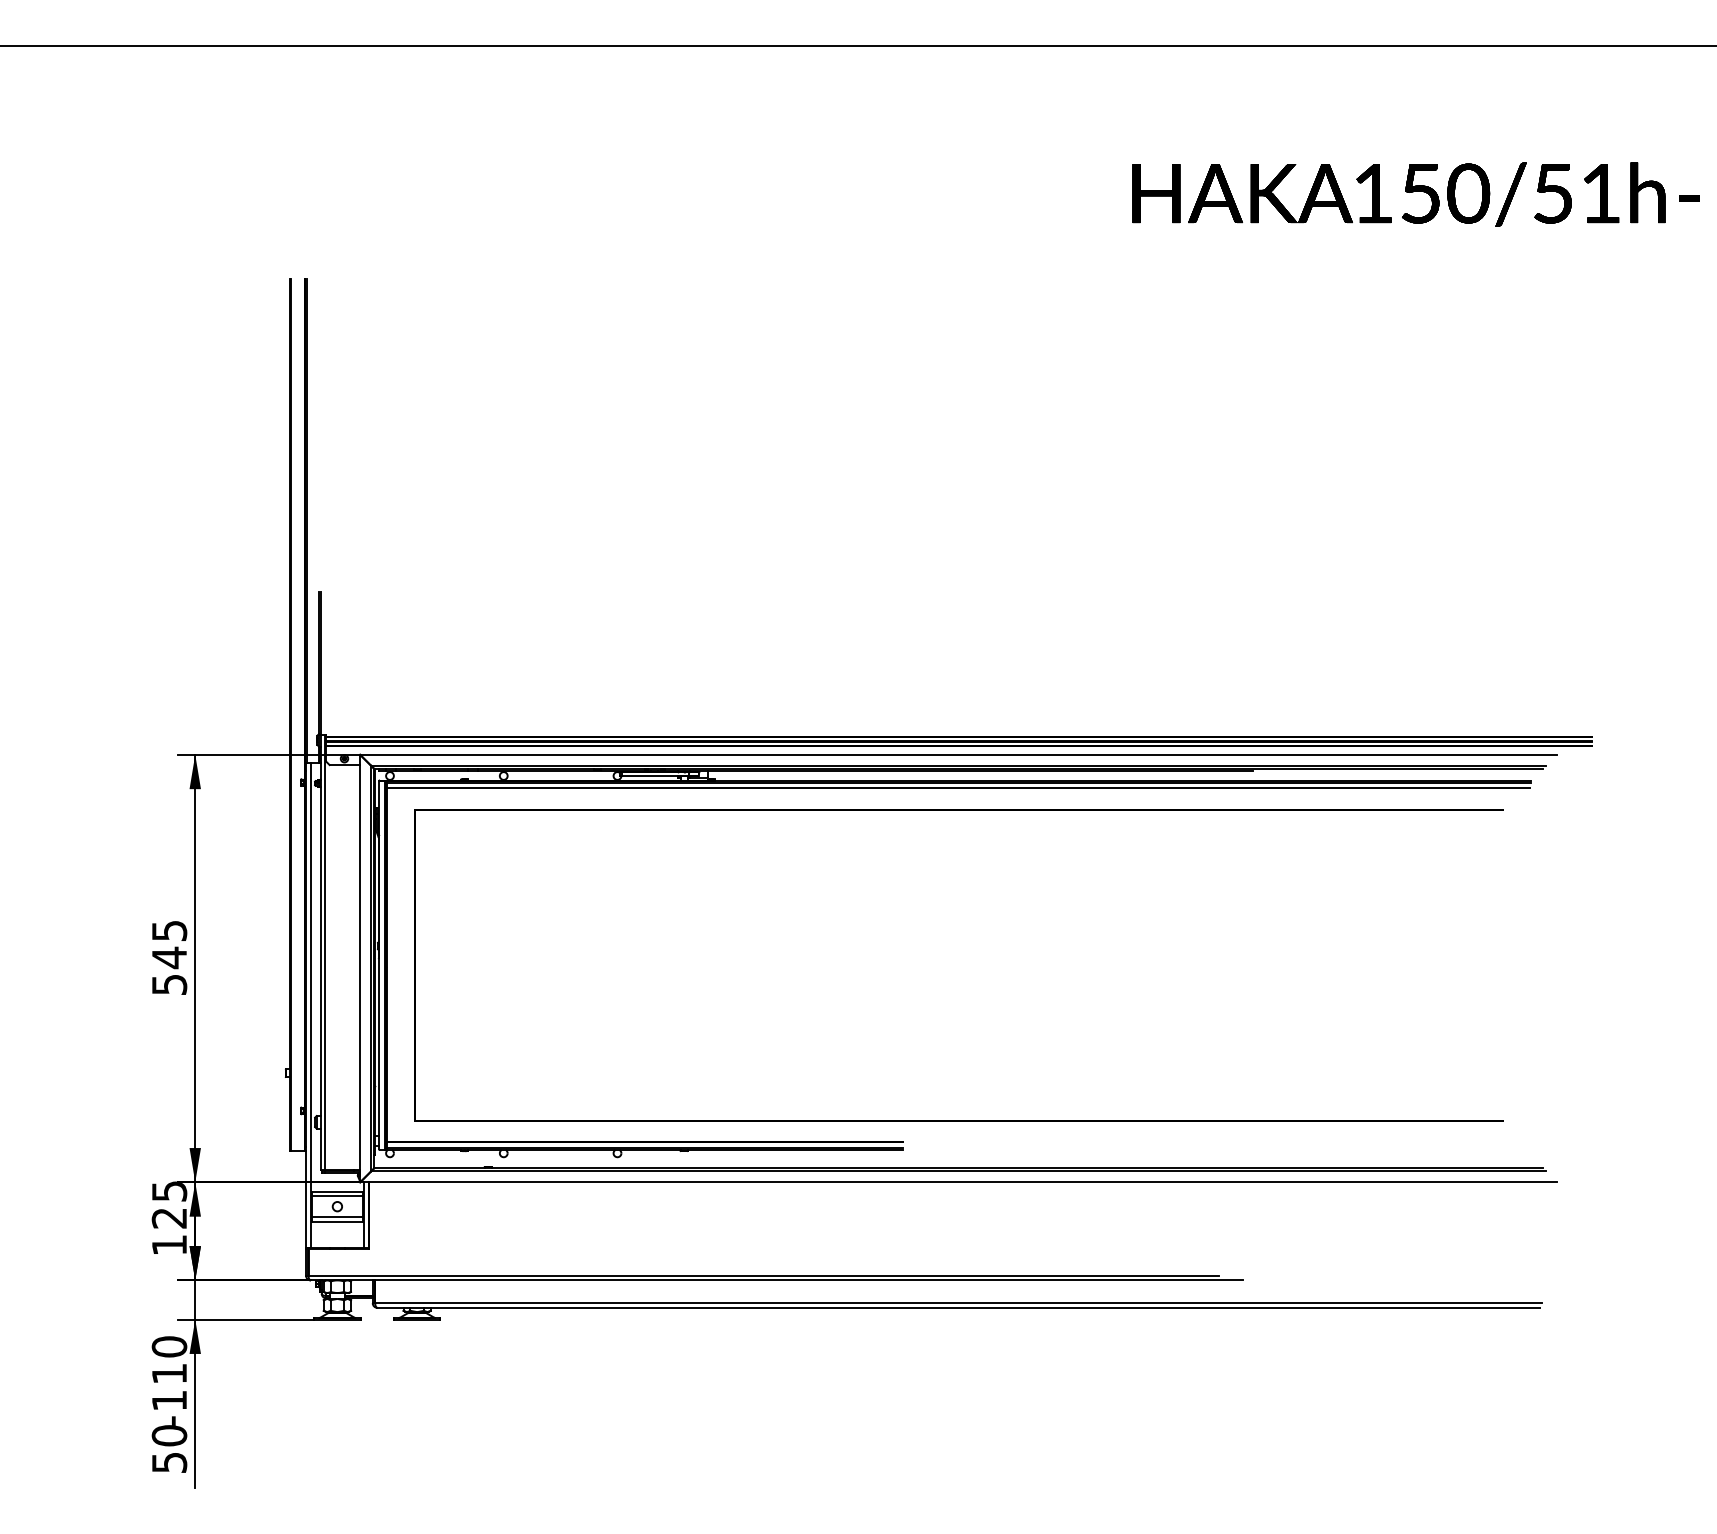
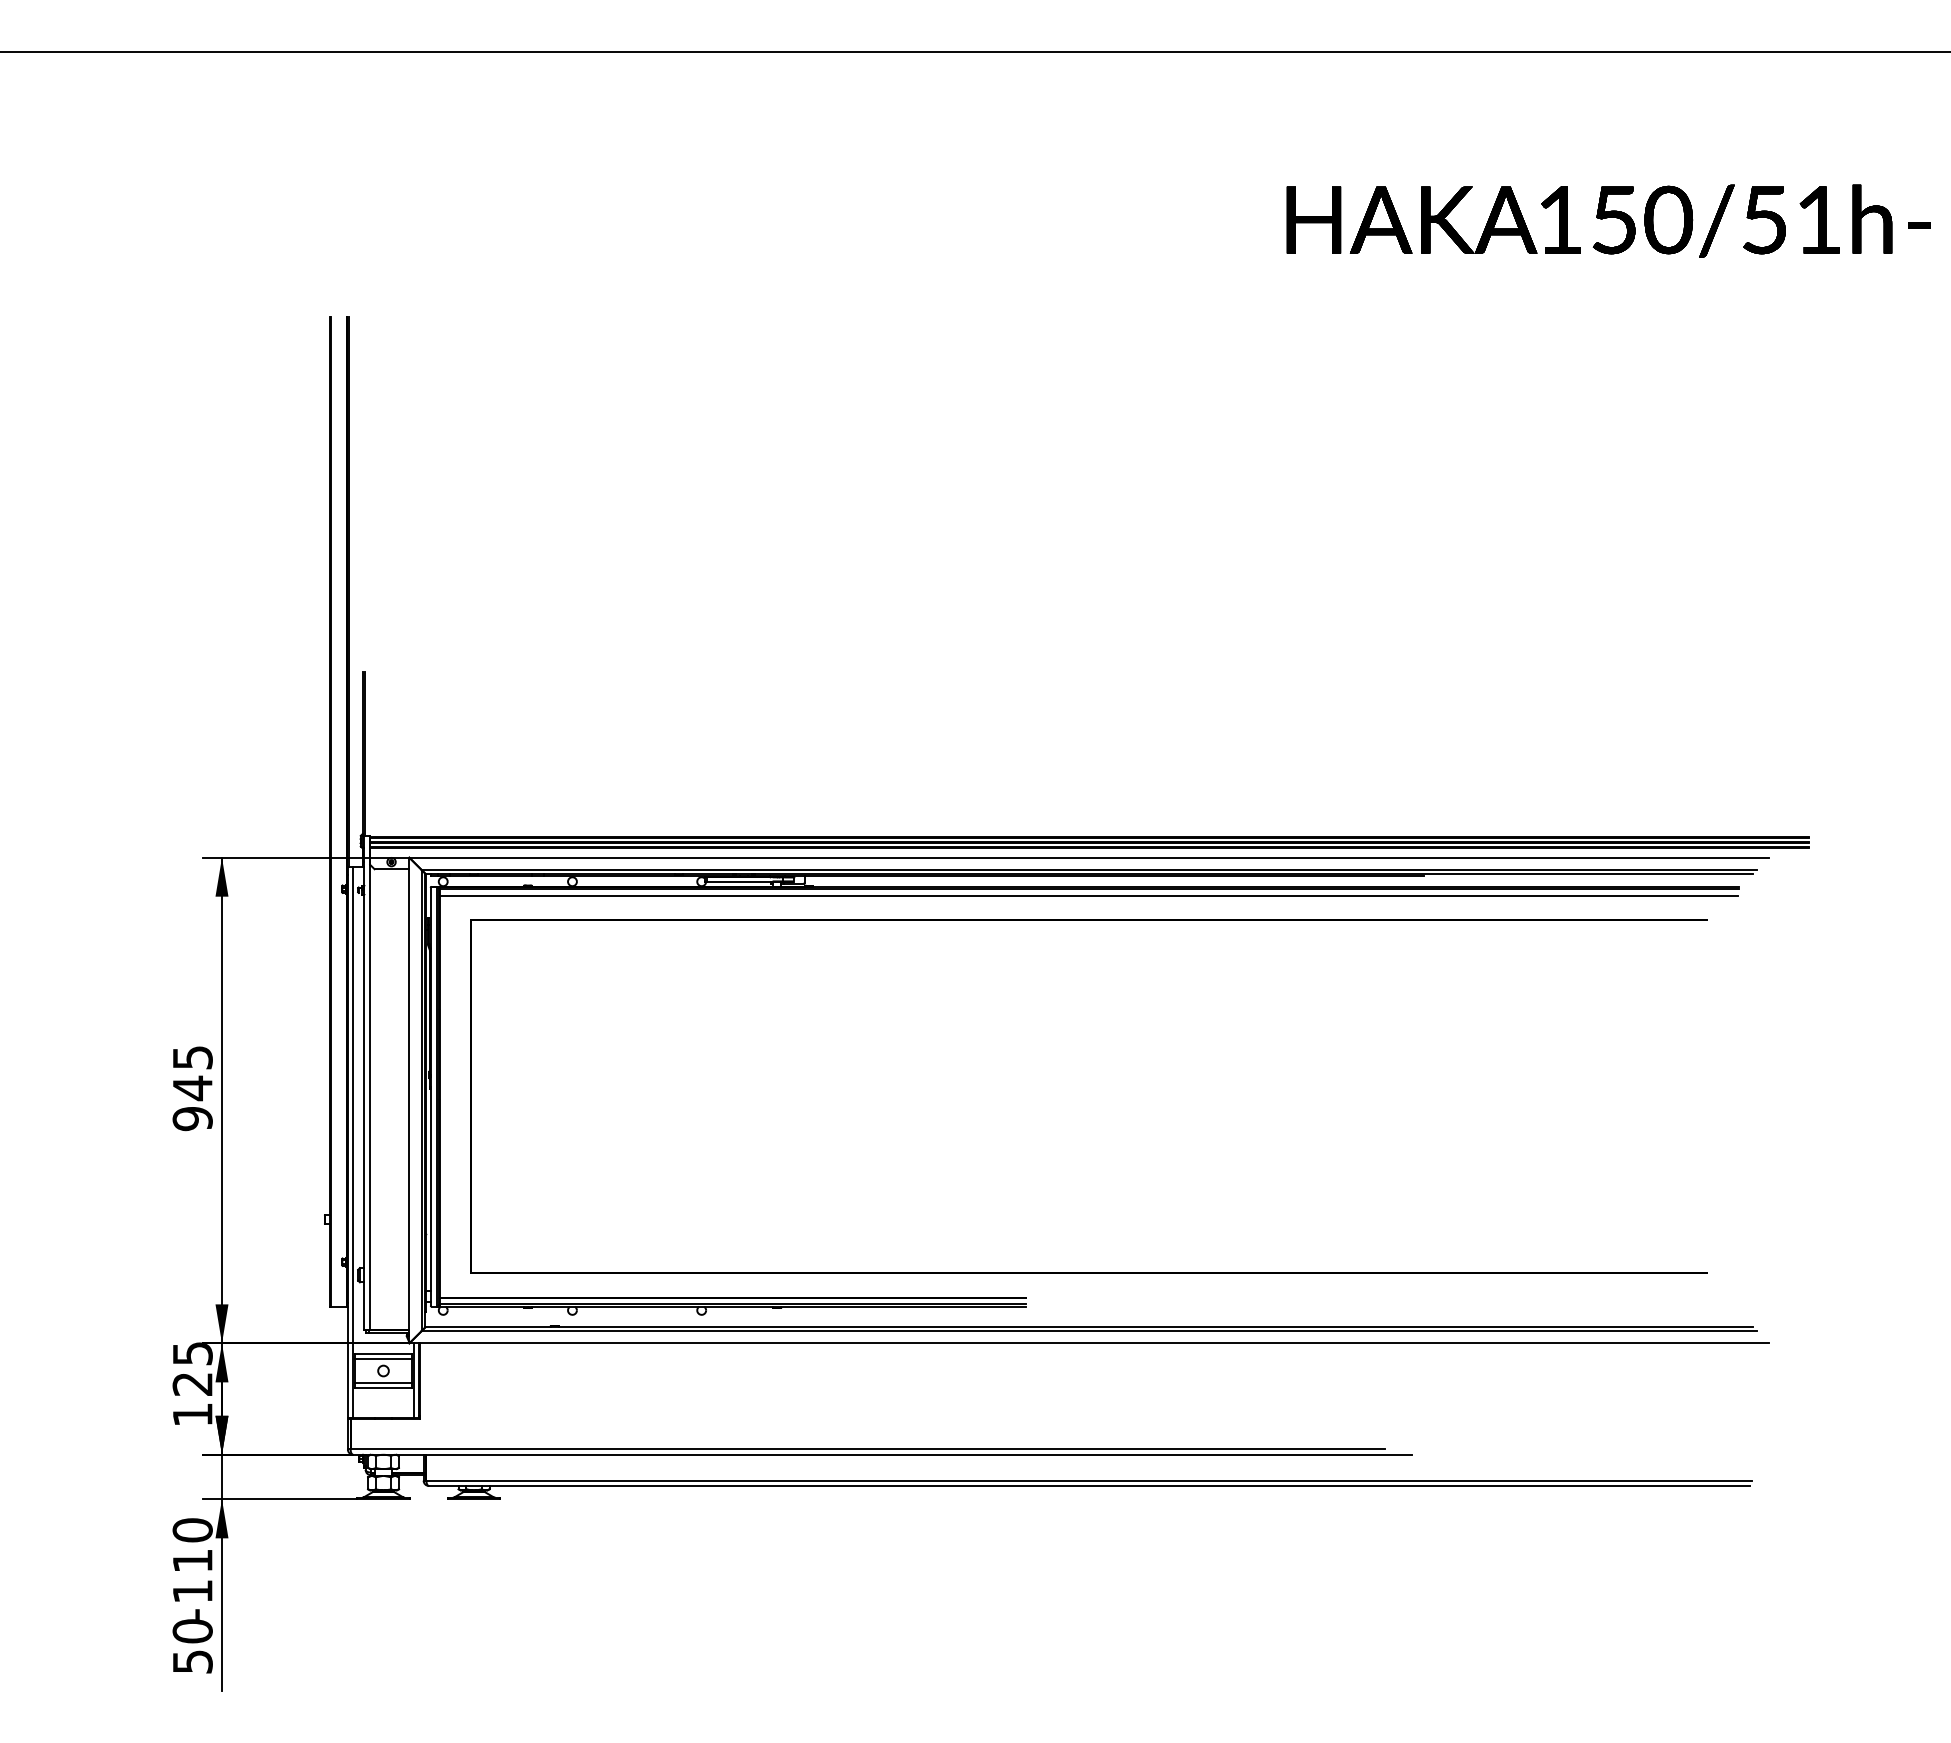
text: (169, 985) -> (192, 1119), 545 -> 945

